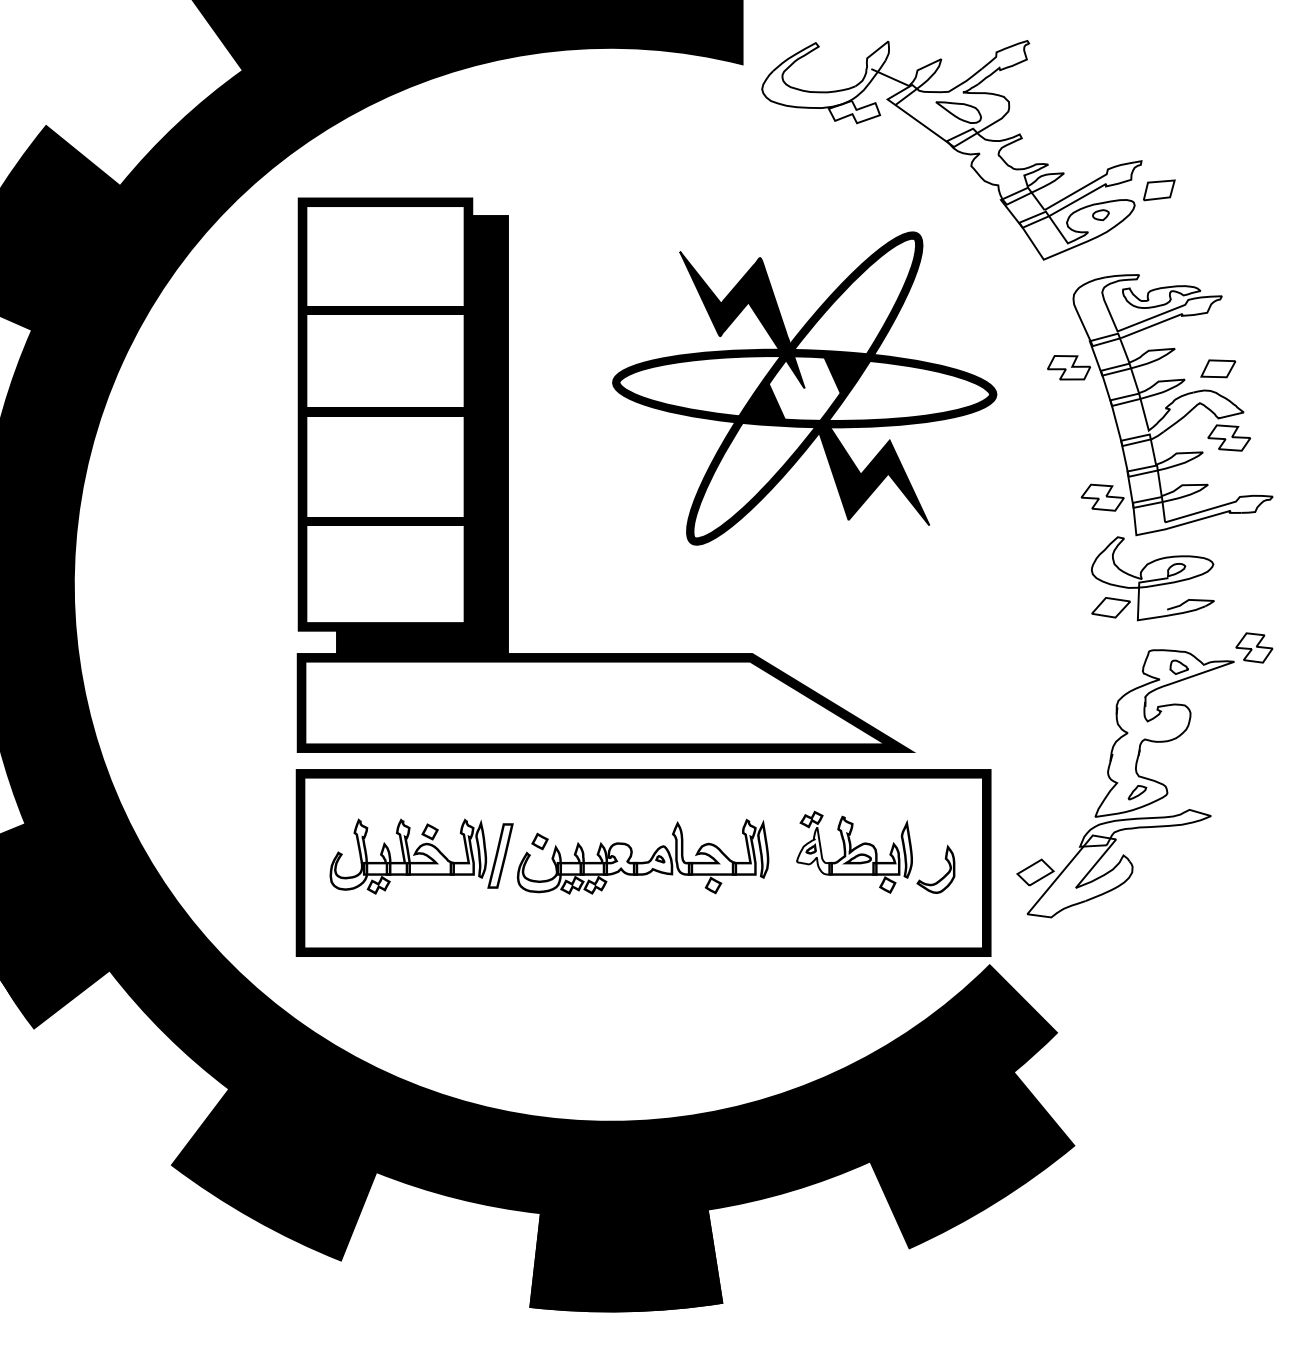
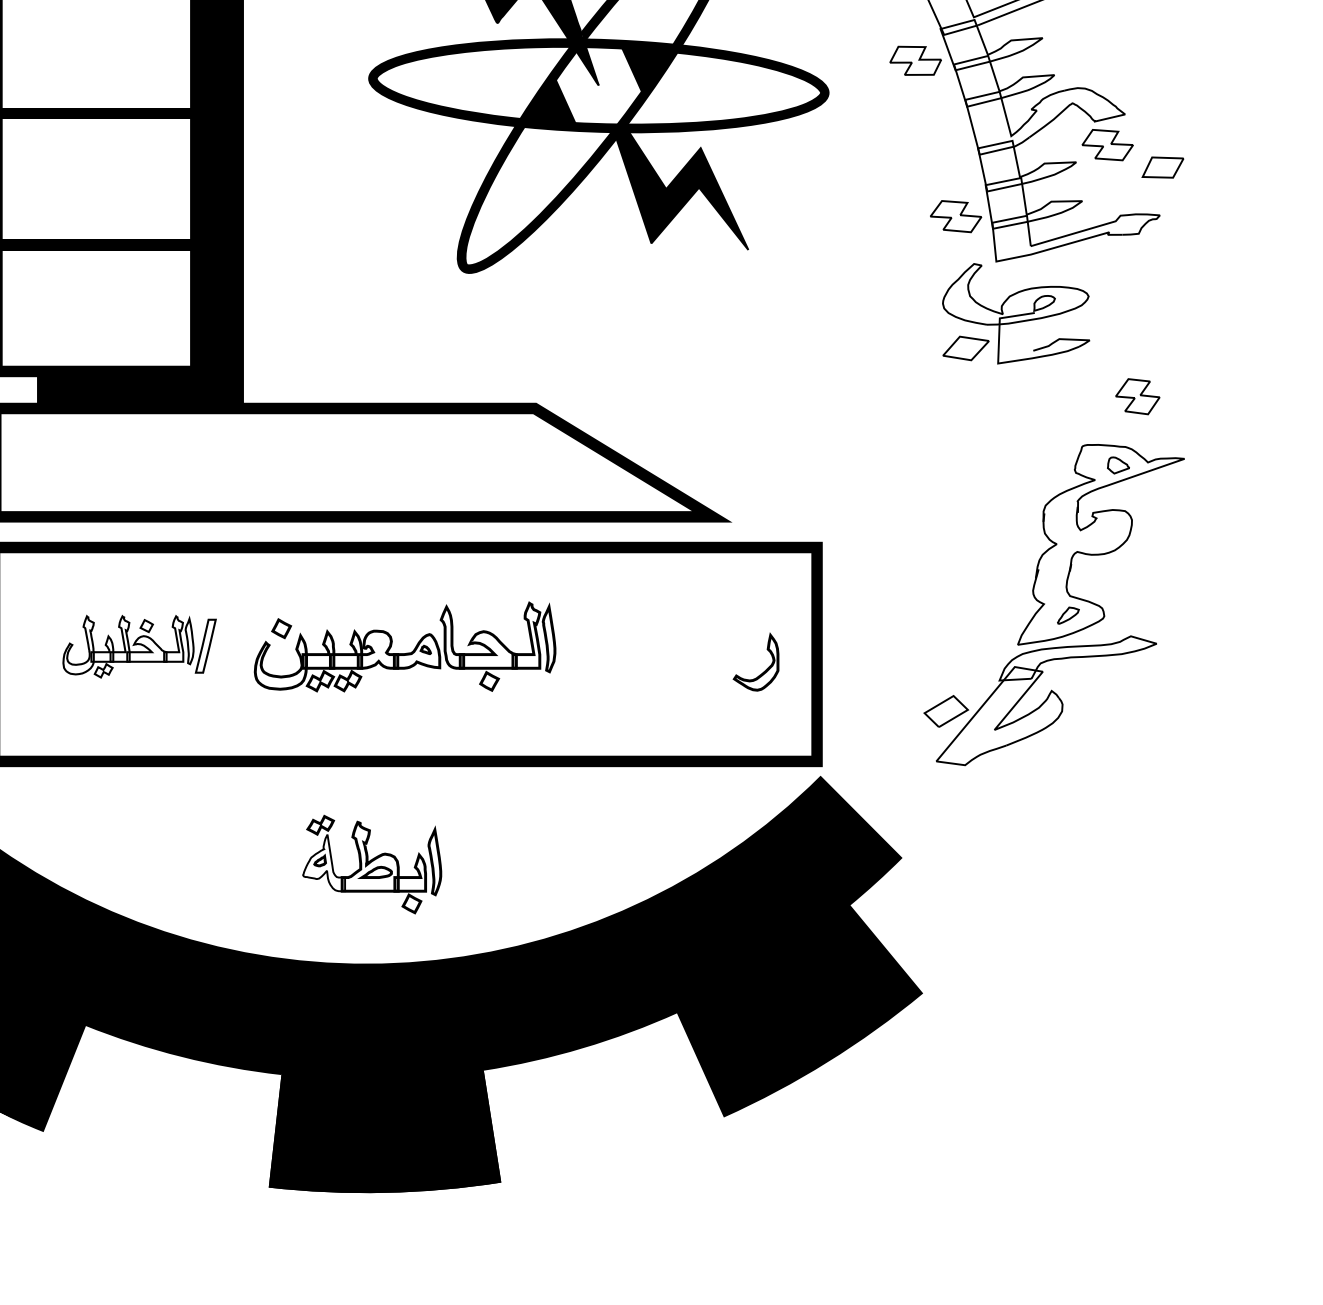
part: (1218, 368) -> (1163, 167), moved
part: (1125, 783) -> (1054, 604), moved
part: (854, 851) -> (372, 863), moved
part: (421, 856) -> (139, 646), size x0.7

